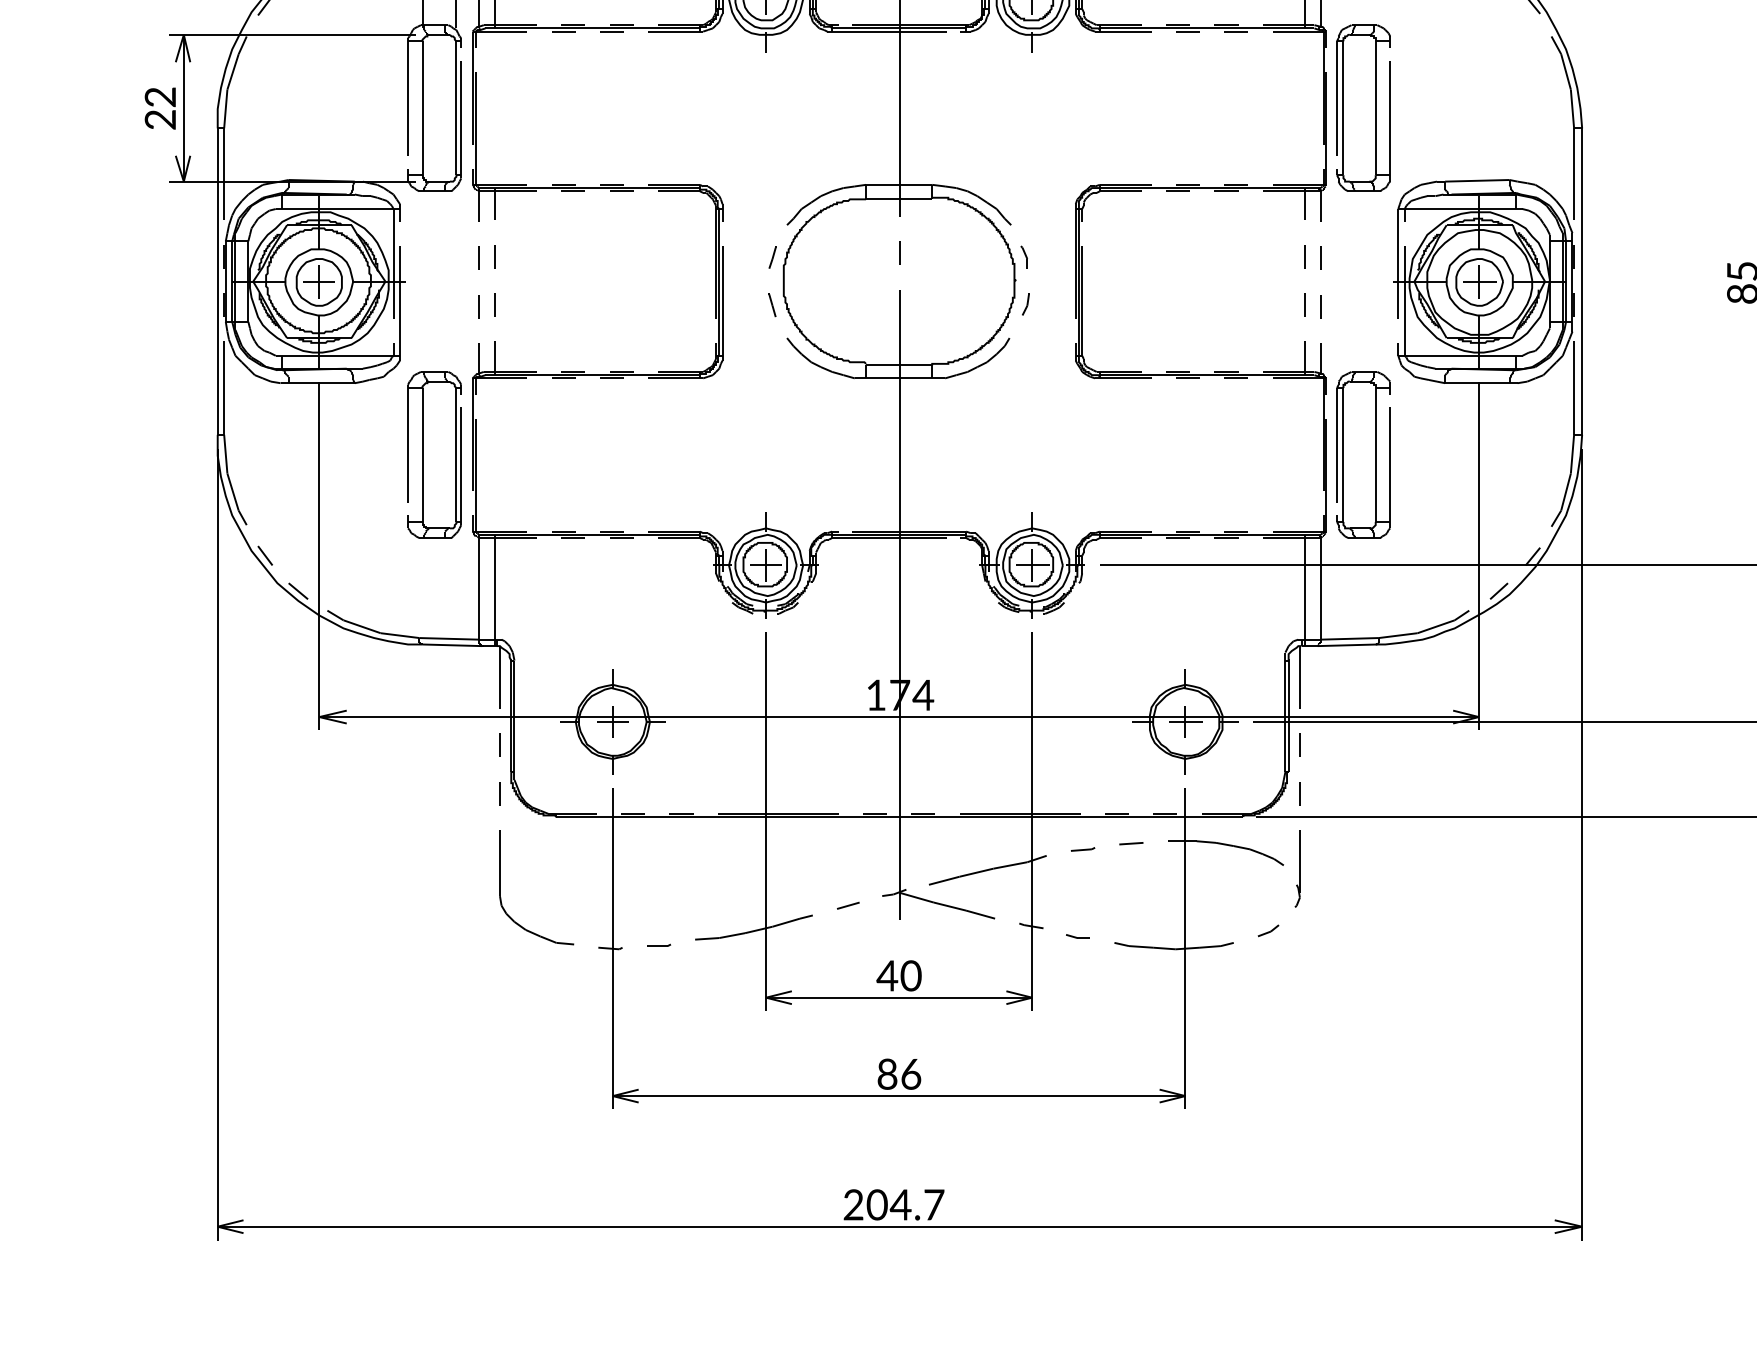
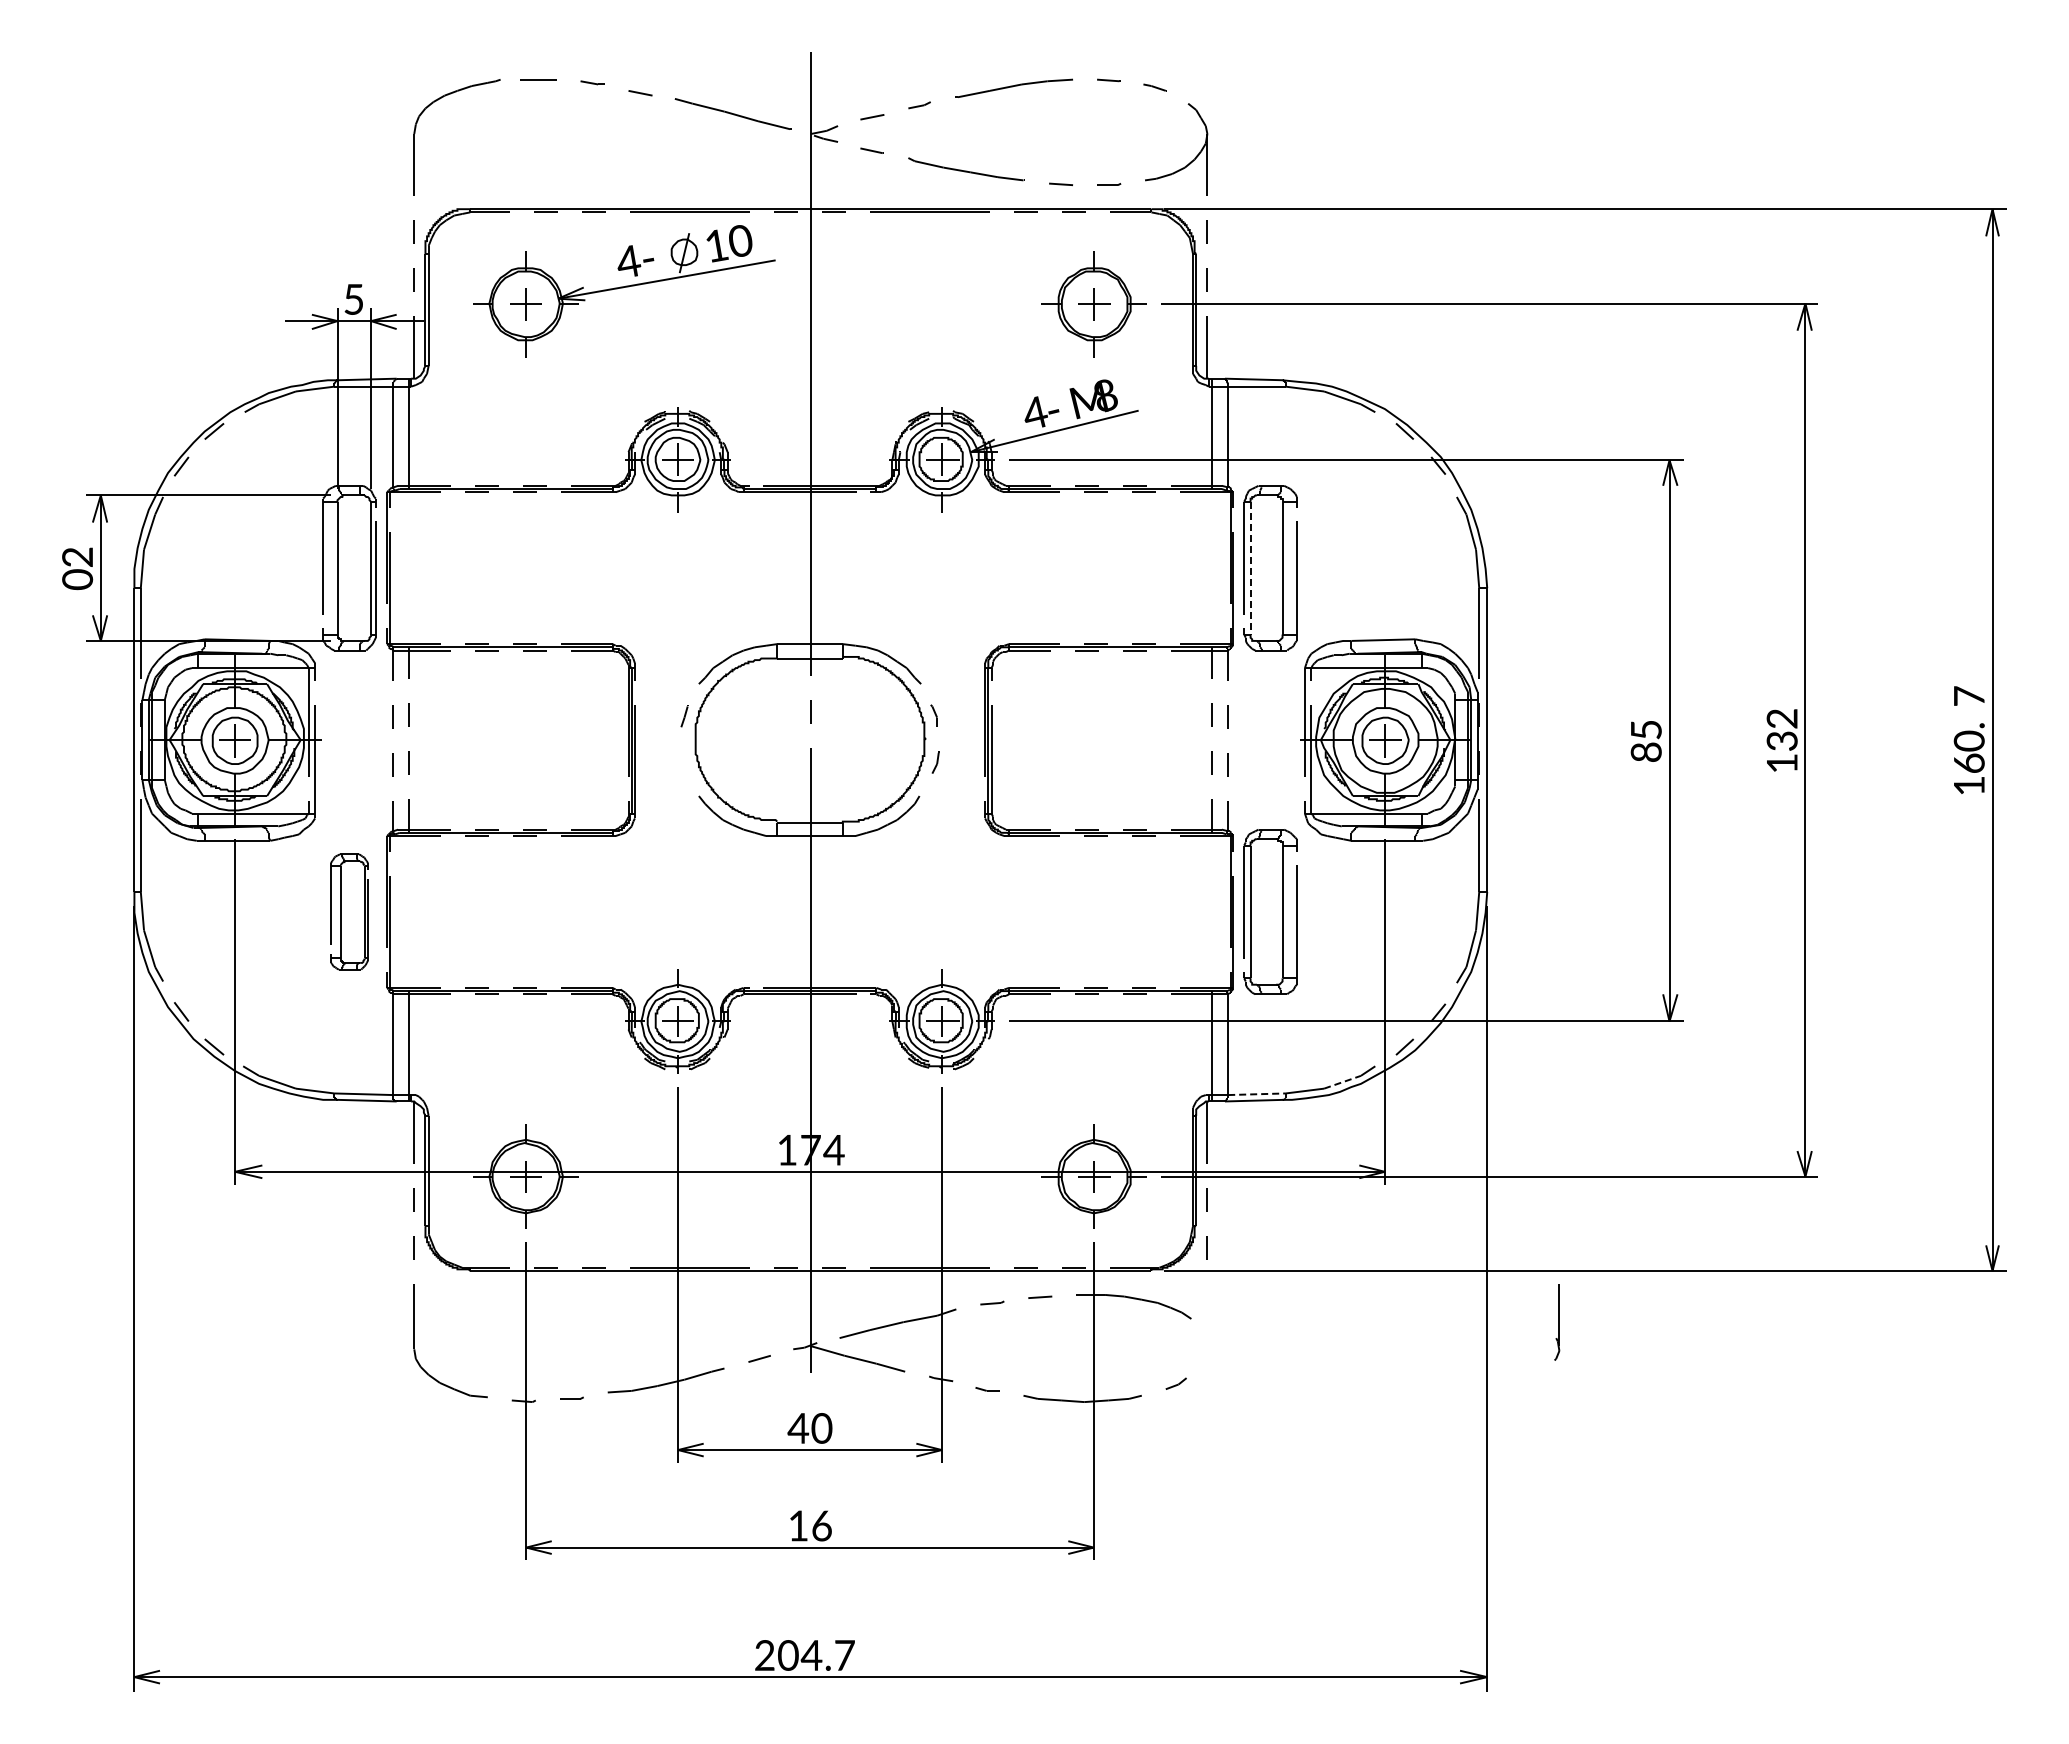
line: (1343, 108) -> (1250, 568), solid -> dashed
text: (160, 119) -> (77, 579), 2 -> 0
line: (772, 305) -> (684, 763), removed
part: (434, 454) -> (349, 911), size x0.7
line: (1436, 626) -> (1342, 1082), solid -> dashed
line: (1349, 639) -> (1256, 1094), solid -> dashed
part: (1298, 869) -> (1557, 1322), moved
text: (887, 1073) -> (798, 1525), 86 -> 16

